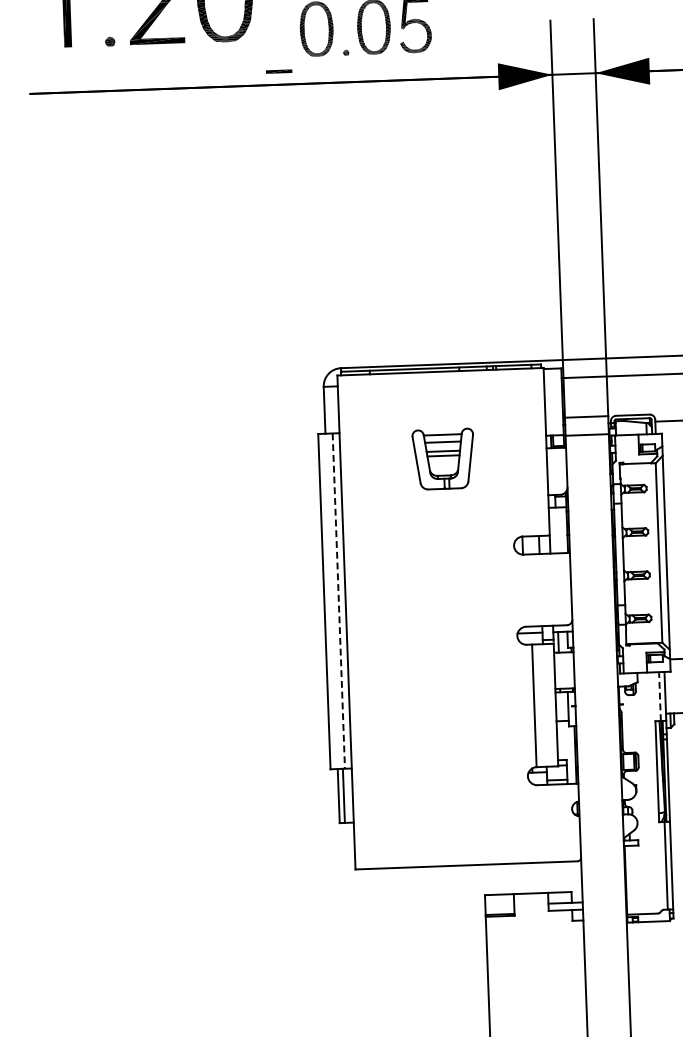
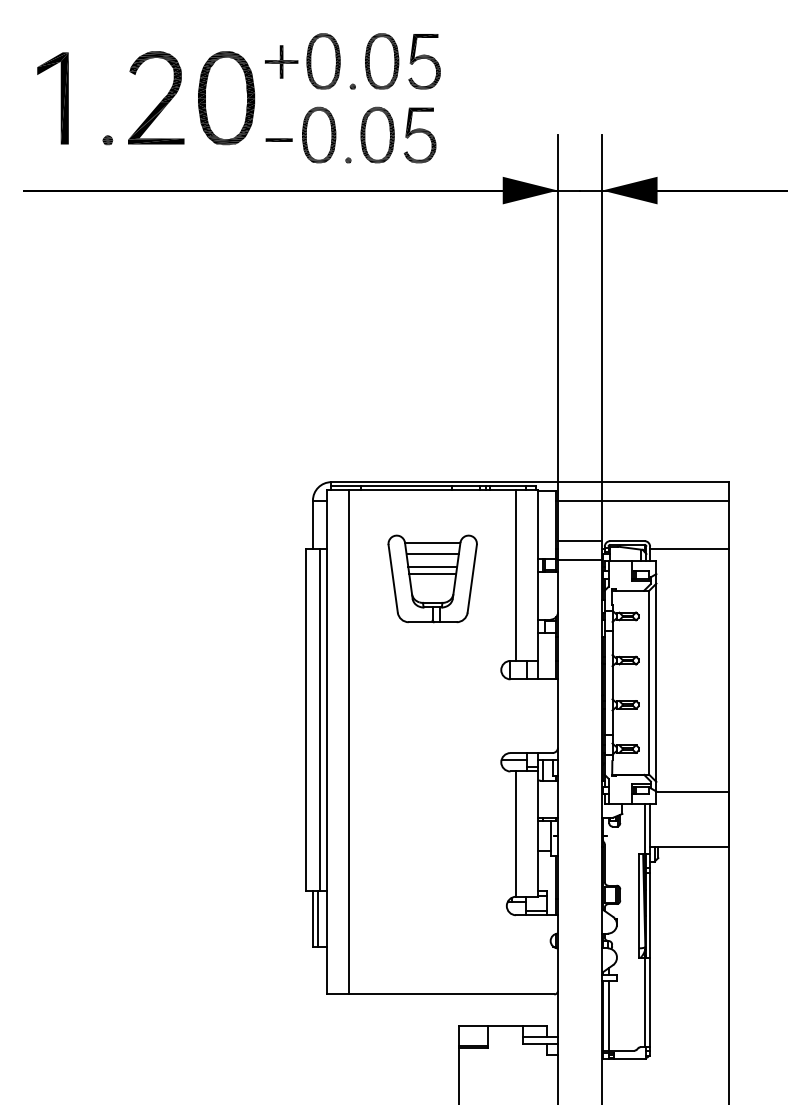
line: (278, 71) -> (278, 139), moved
line: (525, 451) -> (516, 574), added
part: (443, 458) -> (432, 578), size x1.43
line: (339, 601) -> (320, 720), dashed -> solid
line: (368, 621) -> (349, 741), added
line: (659, 696) -> (644, 829), dashed -> solid
line: (631, 879) -> (608, 1015), added

